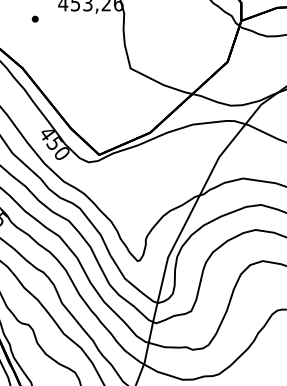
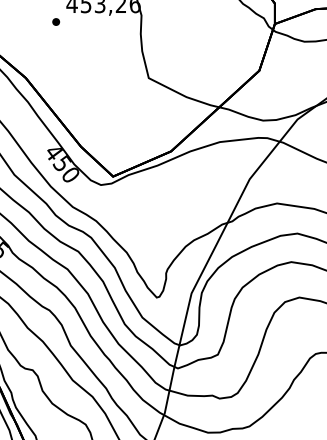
part: (34, 18) -> (55, 21), moved

